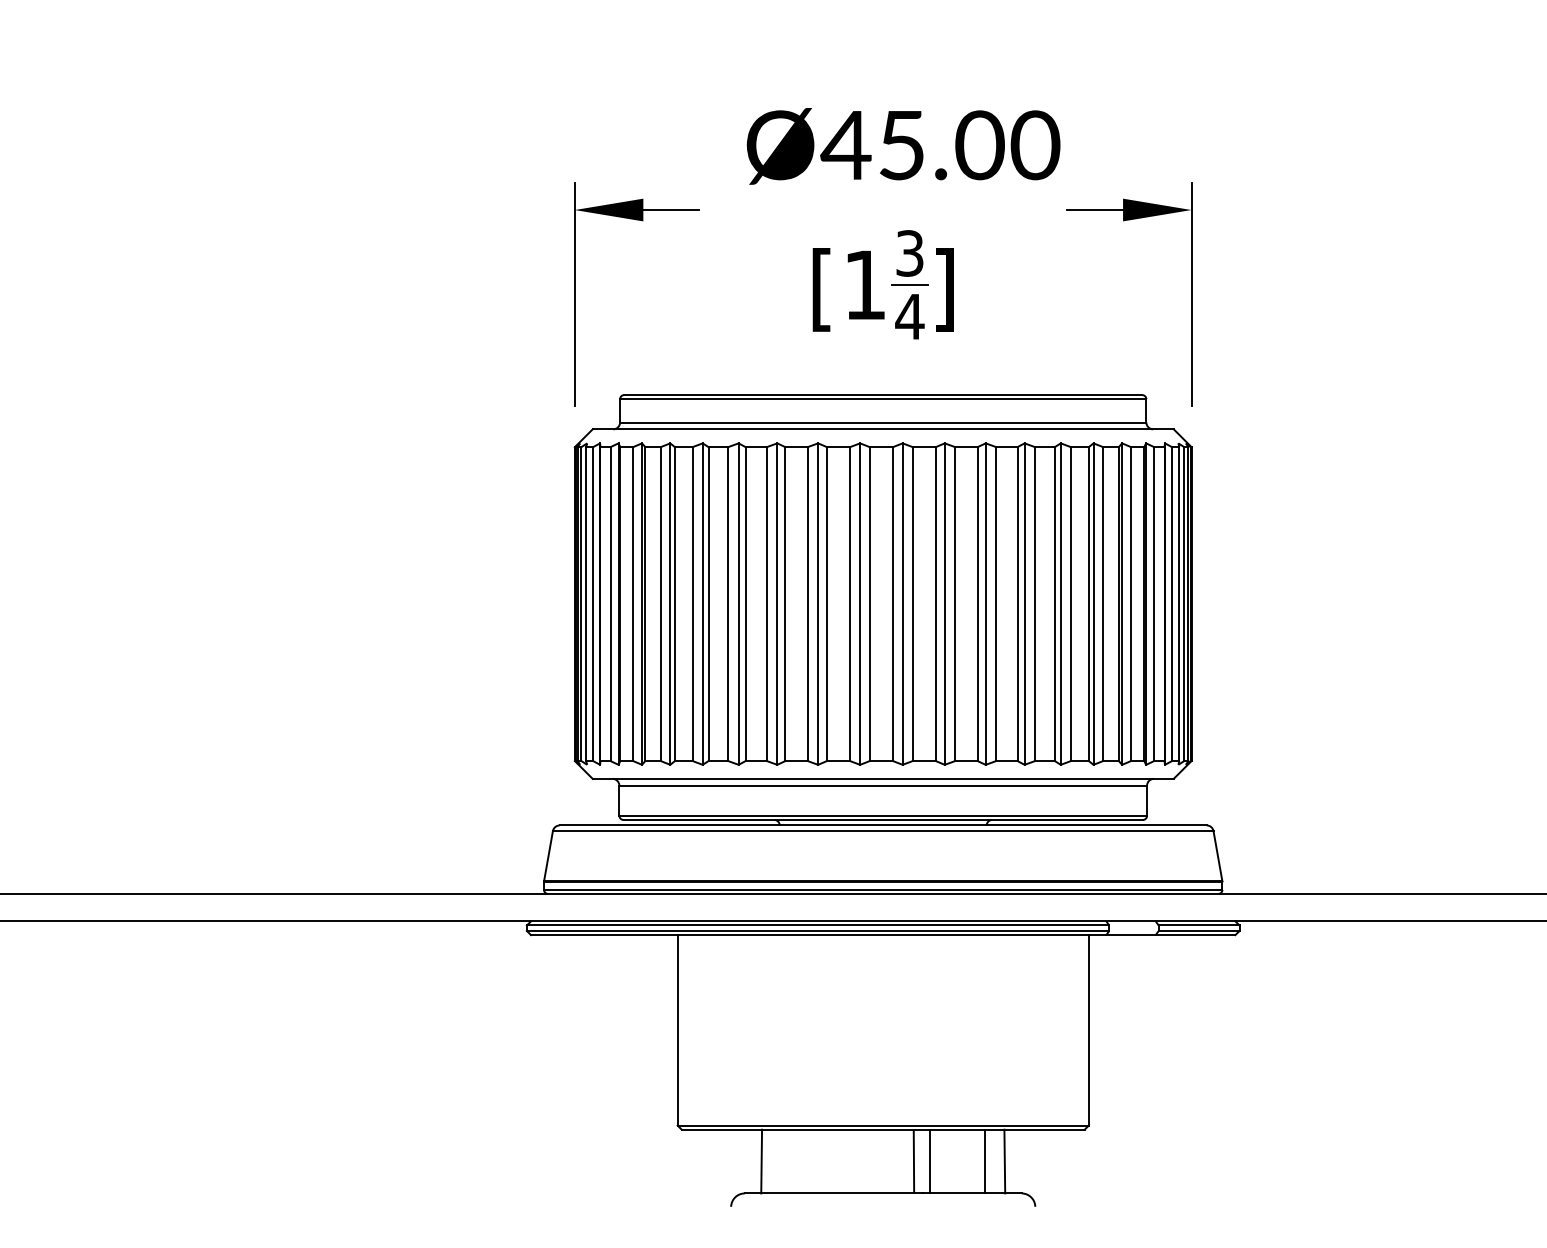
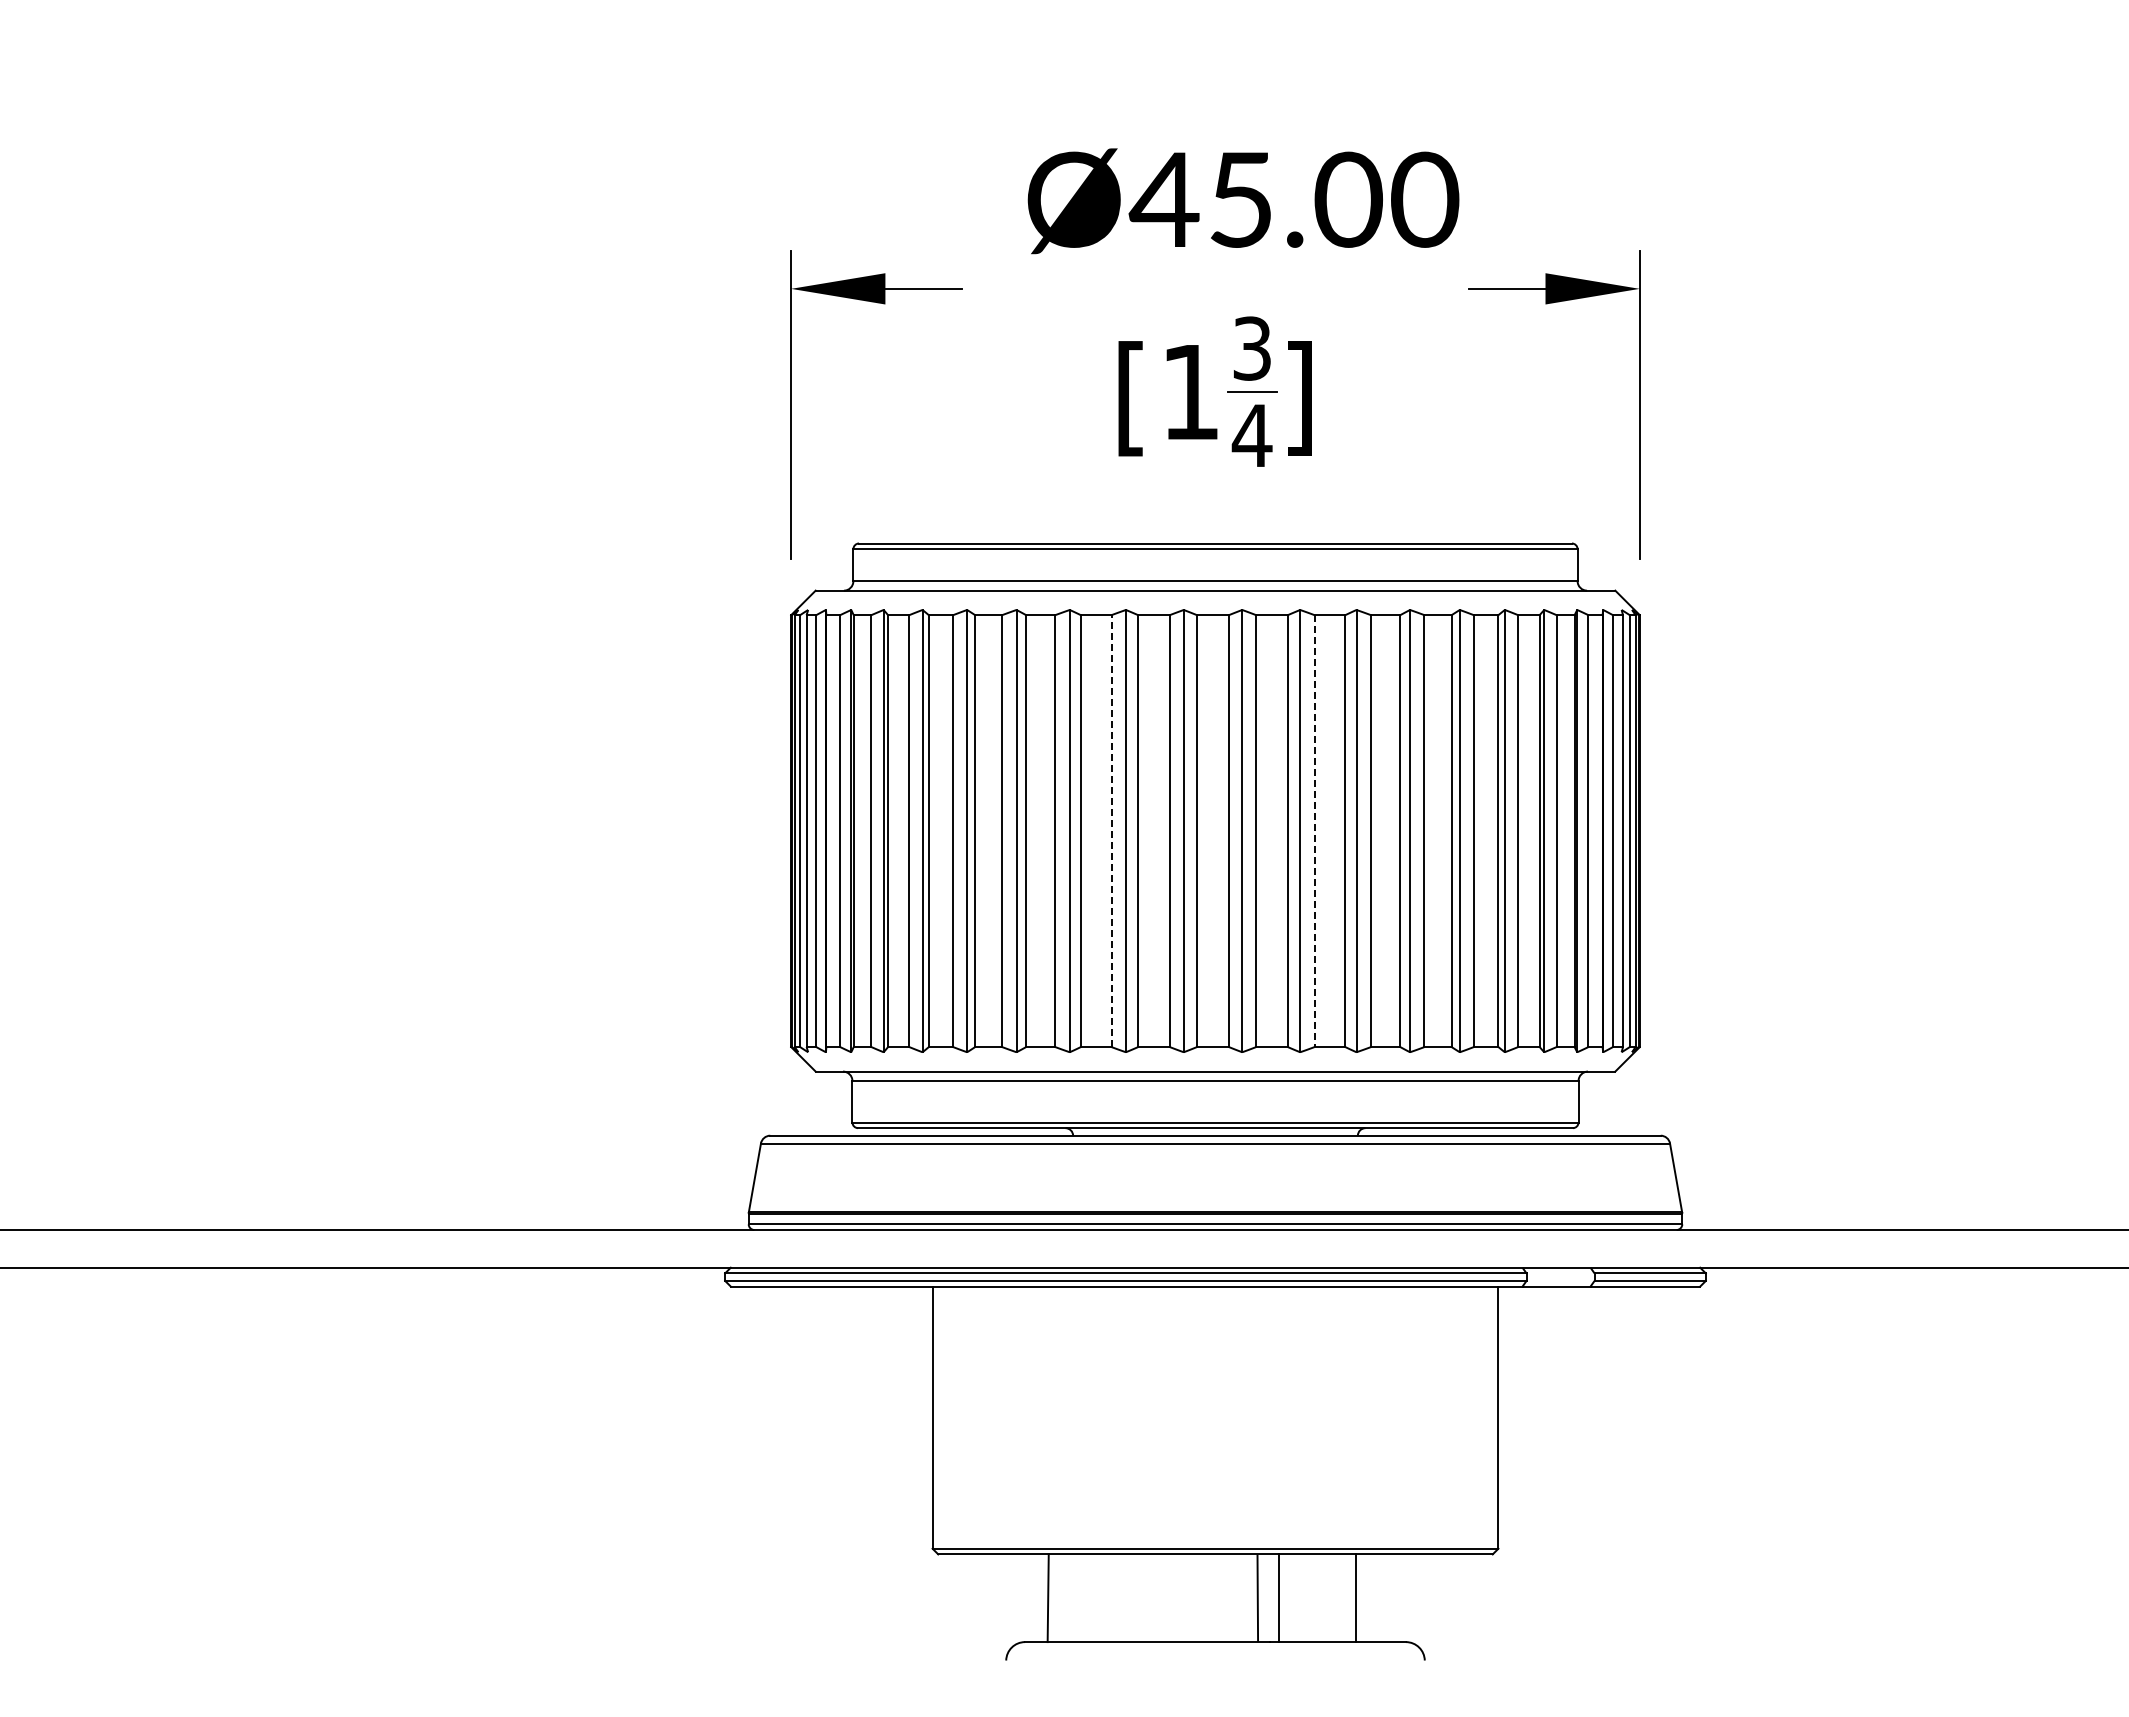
line: (807, 604) -> (1111, 831), solid -> dashed
line: (955, 604) -> (1314, 831), solid -> dashed
line: (1004, 1161) -> (1382, 1598), removed

